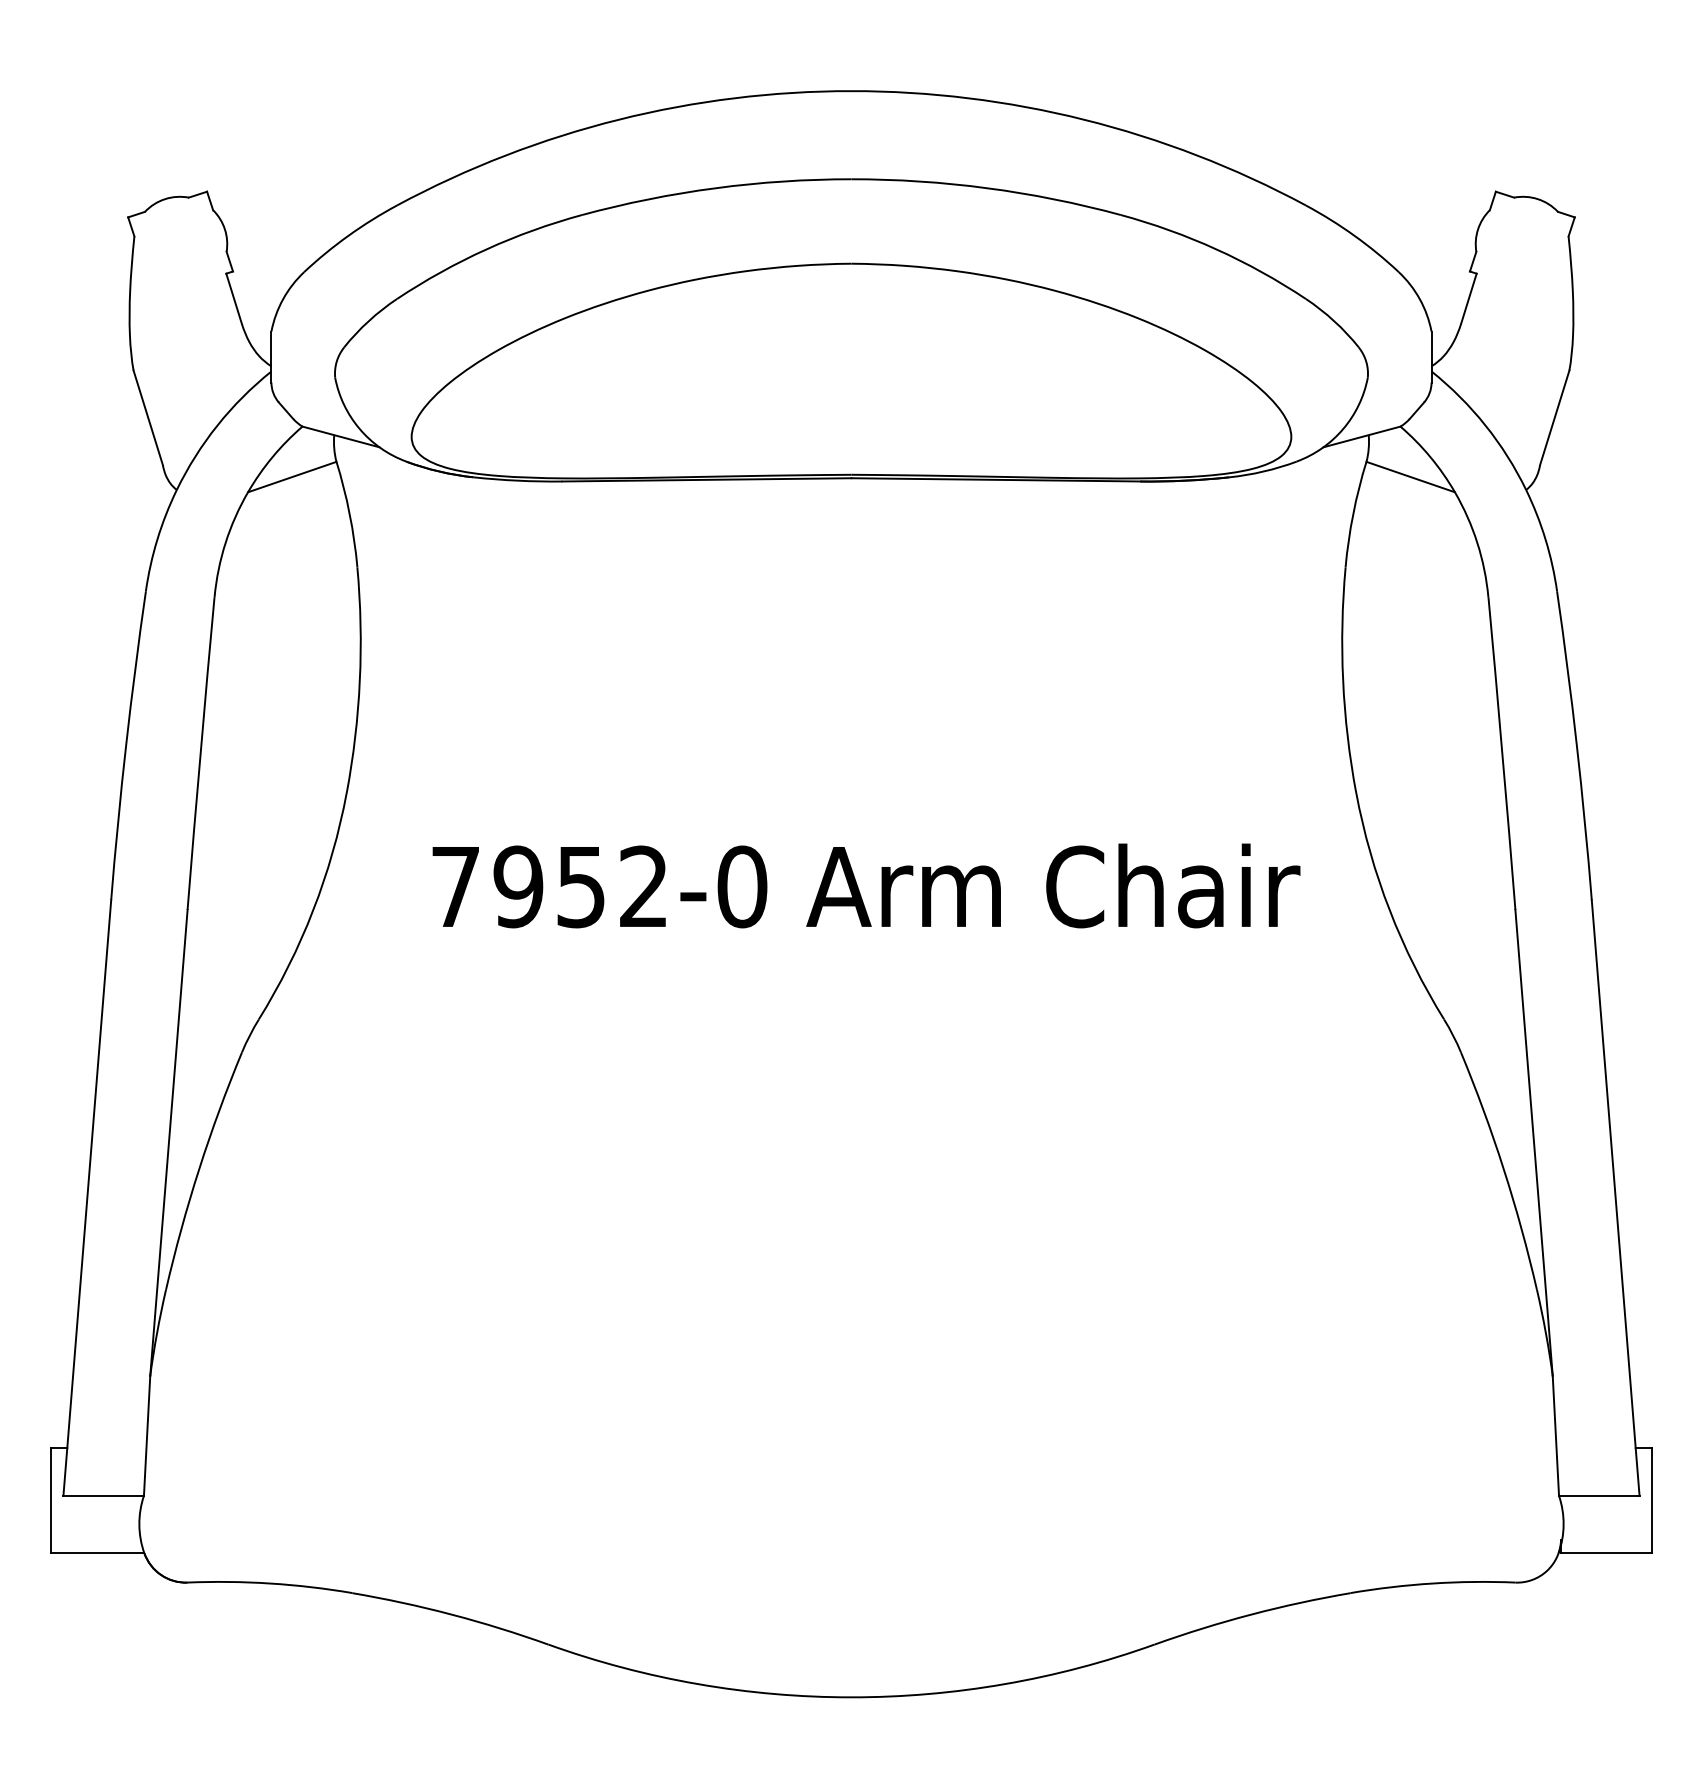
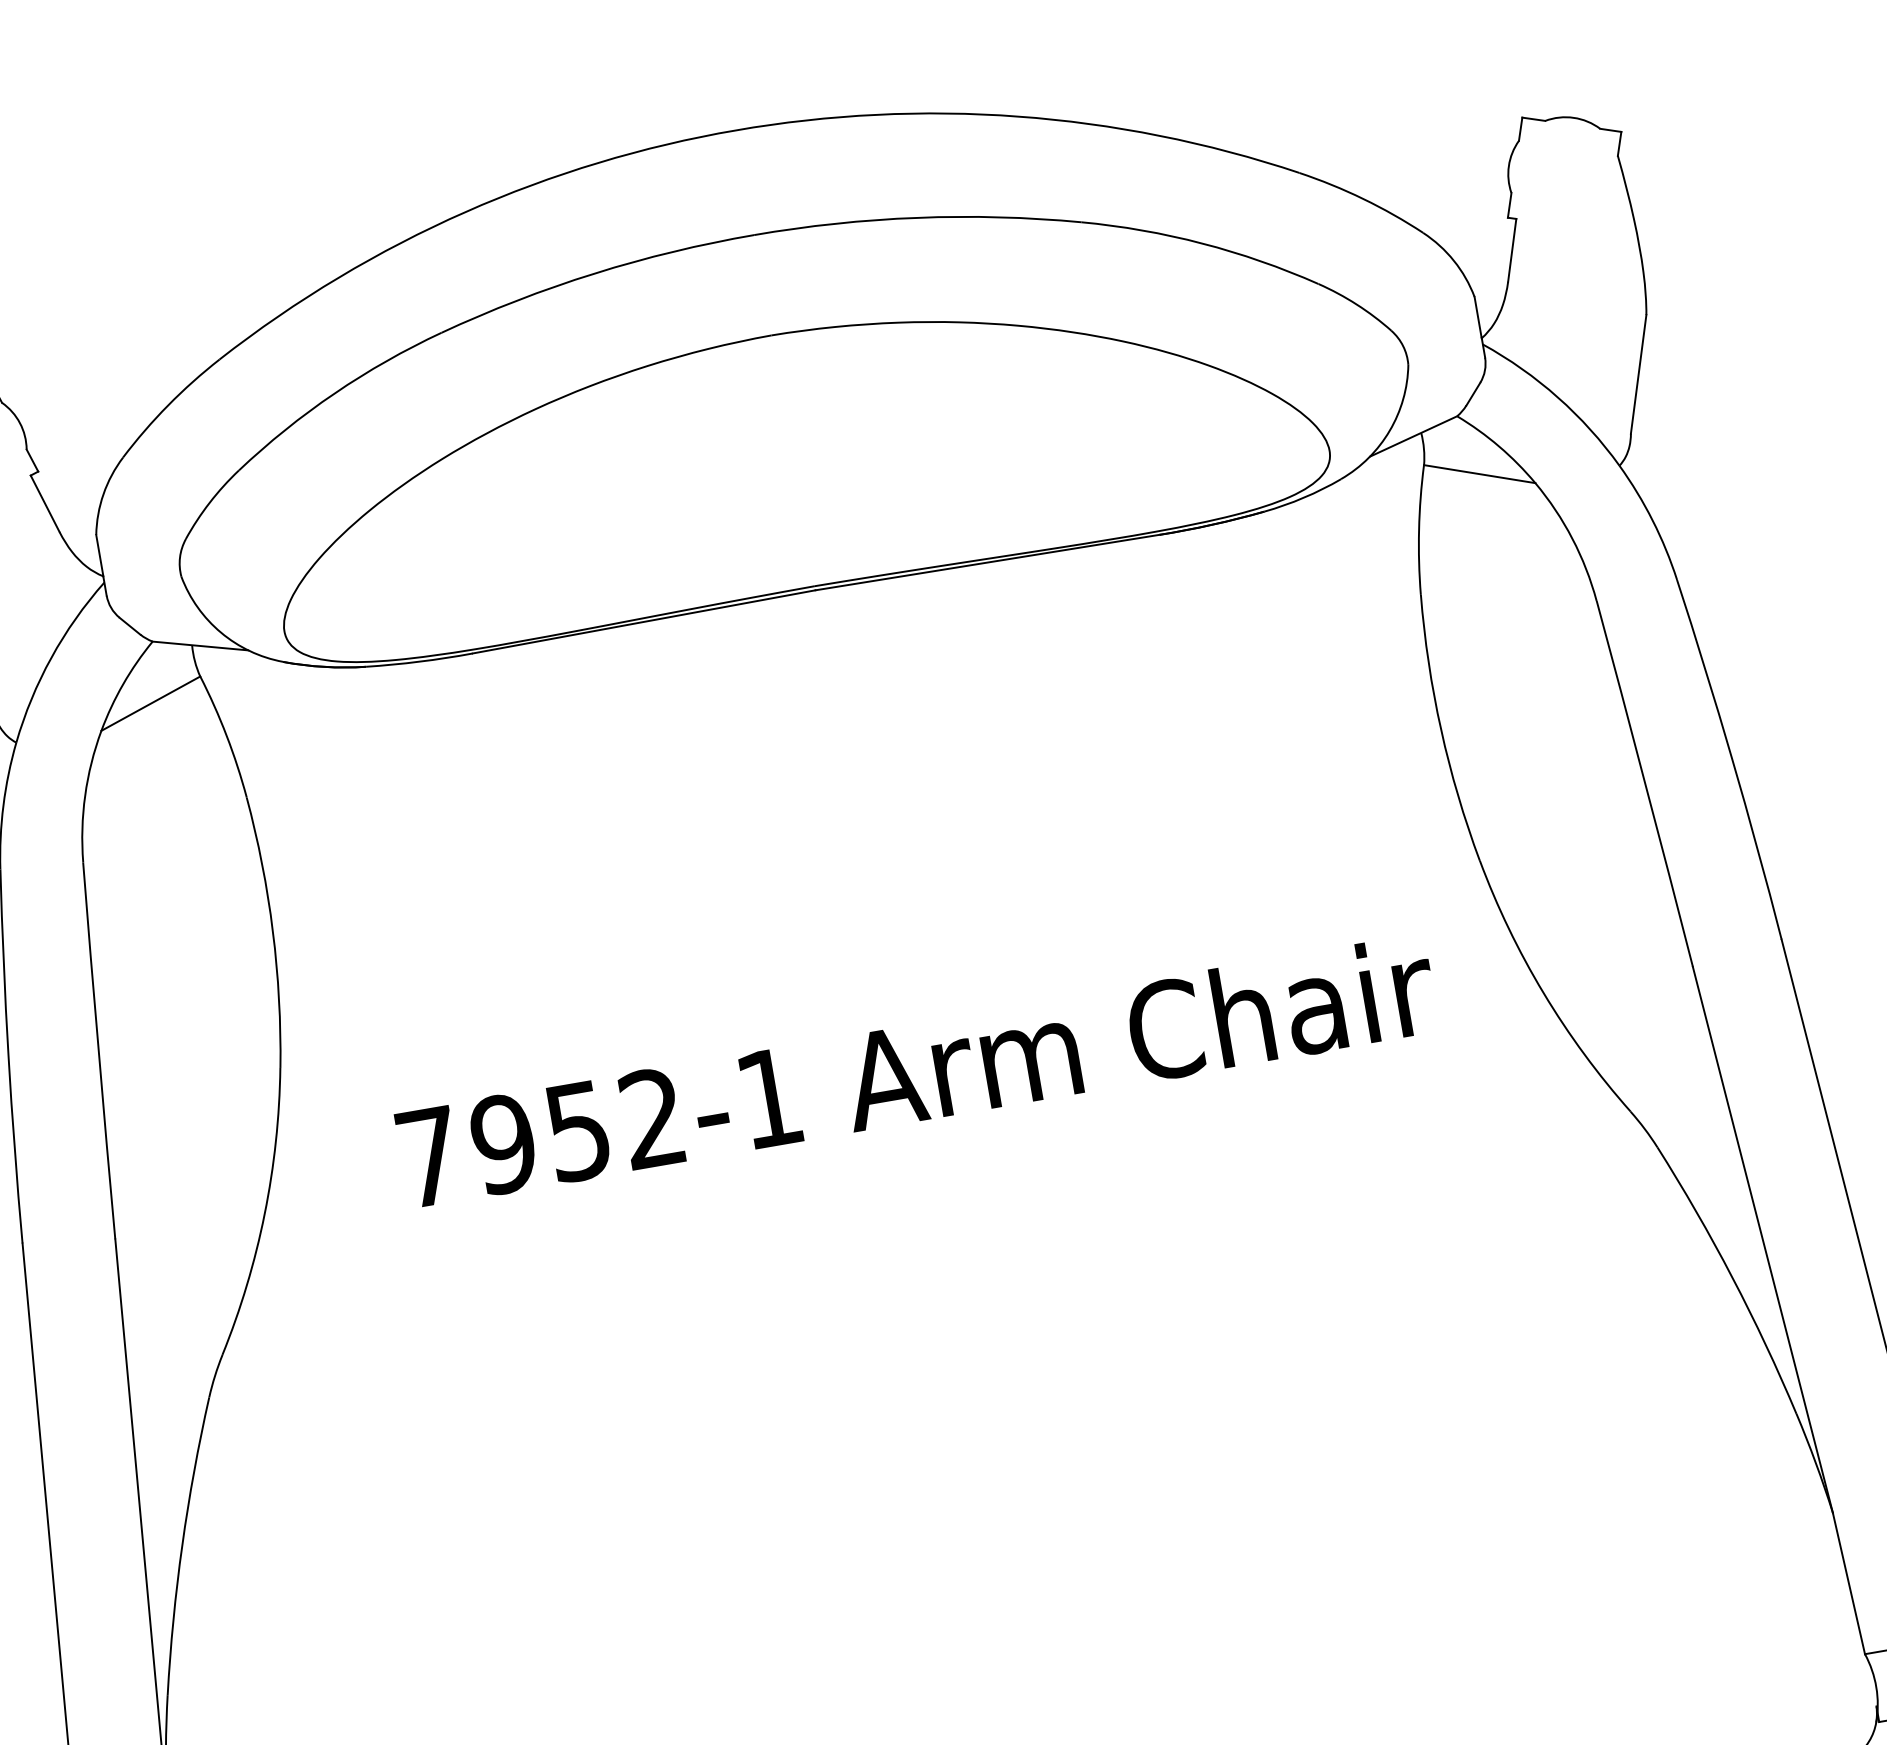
text: (742, 886) -> (769, 1097), 7952-0 -> 7952-1

